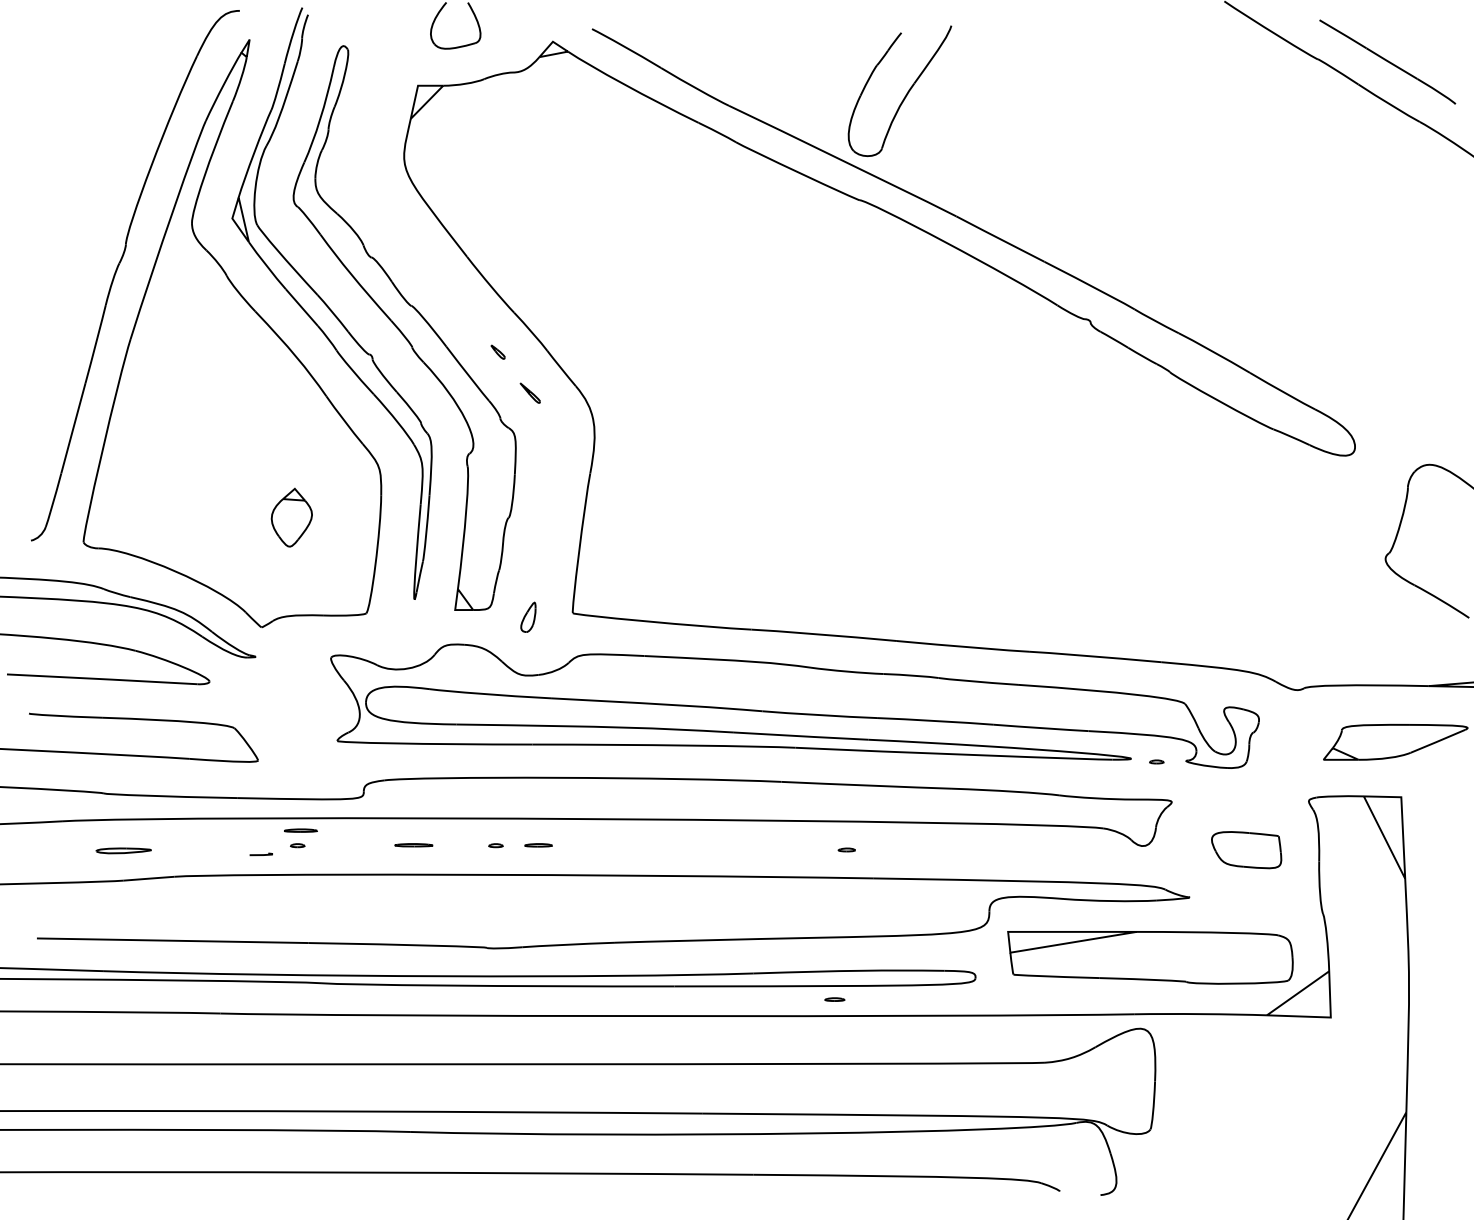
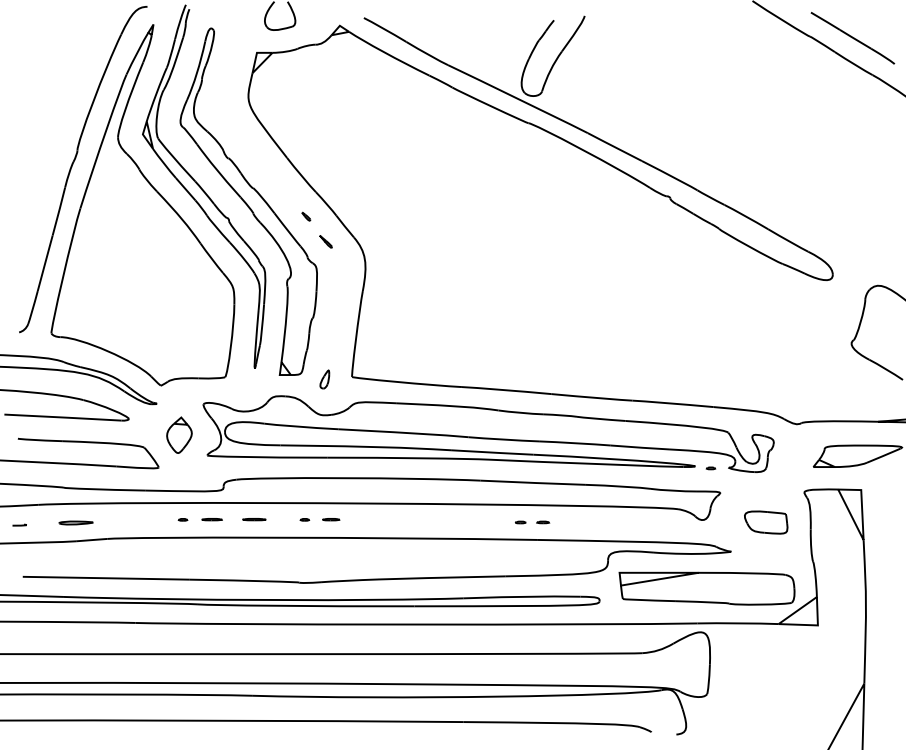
part: (291, 516) -> (179, 434), moved
line: (300, 830) -> (211, 519), moved
curve: (261, 853) -> (19, 524), moved
part: (835, 999) -> (543, 522), moved

